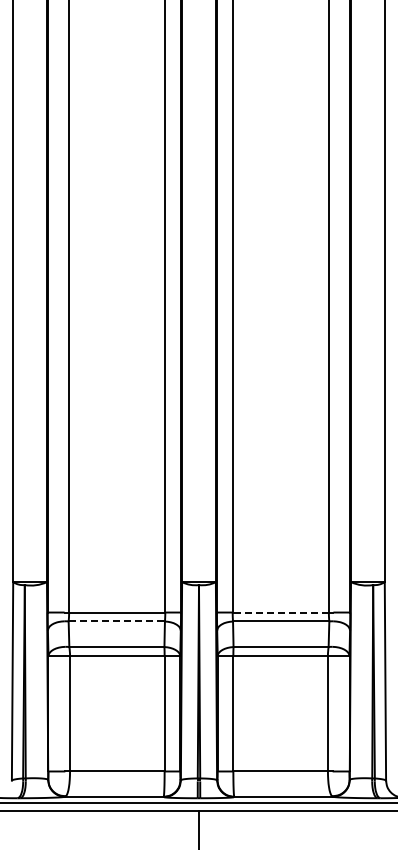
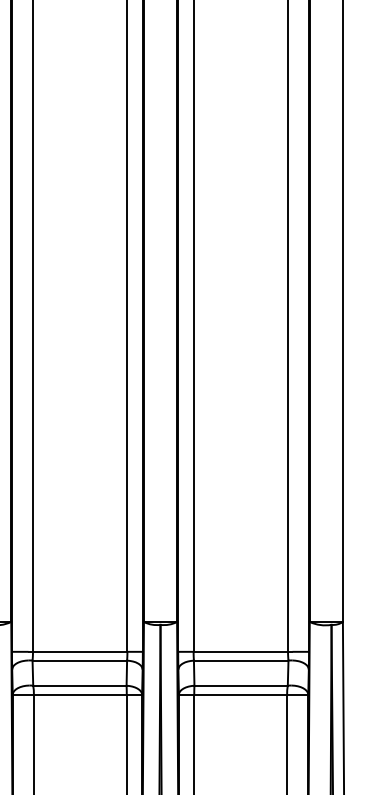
line: (280, 612) -> (240, 651), dashed -> solid
line: (117, 621) -> (80, 660), dashed -> solid

